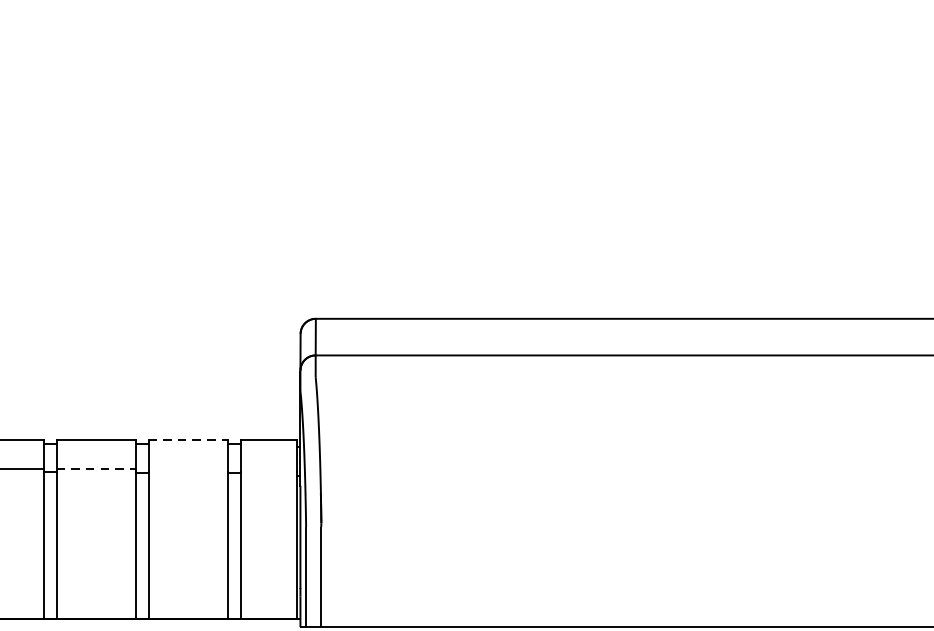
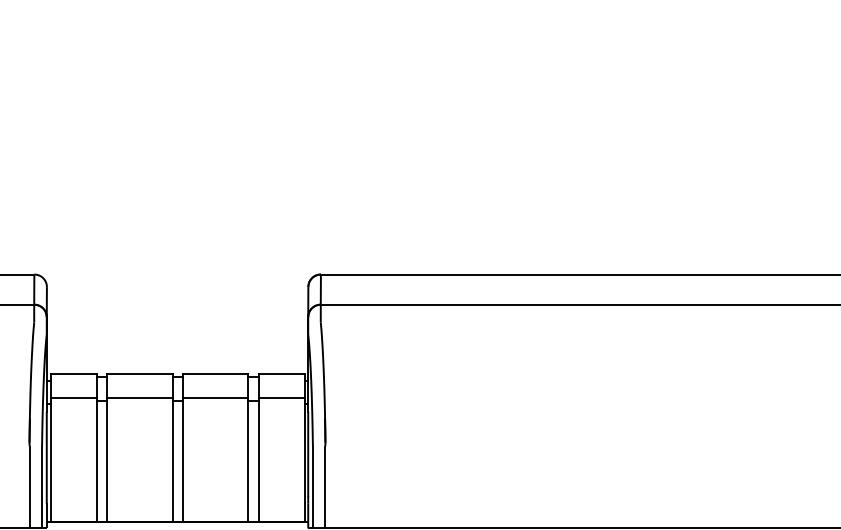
line: (187, 440) -> (215, 374), dashed -> solid
line: (96, 469) -> (140, 398), dashed -> solid
line: (187, 469) -> (215, 398), added
line: (269, 469) -> (282, 398), added

